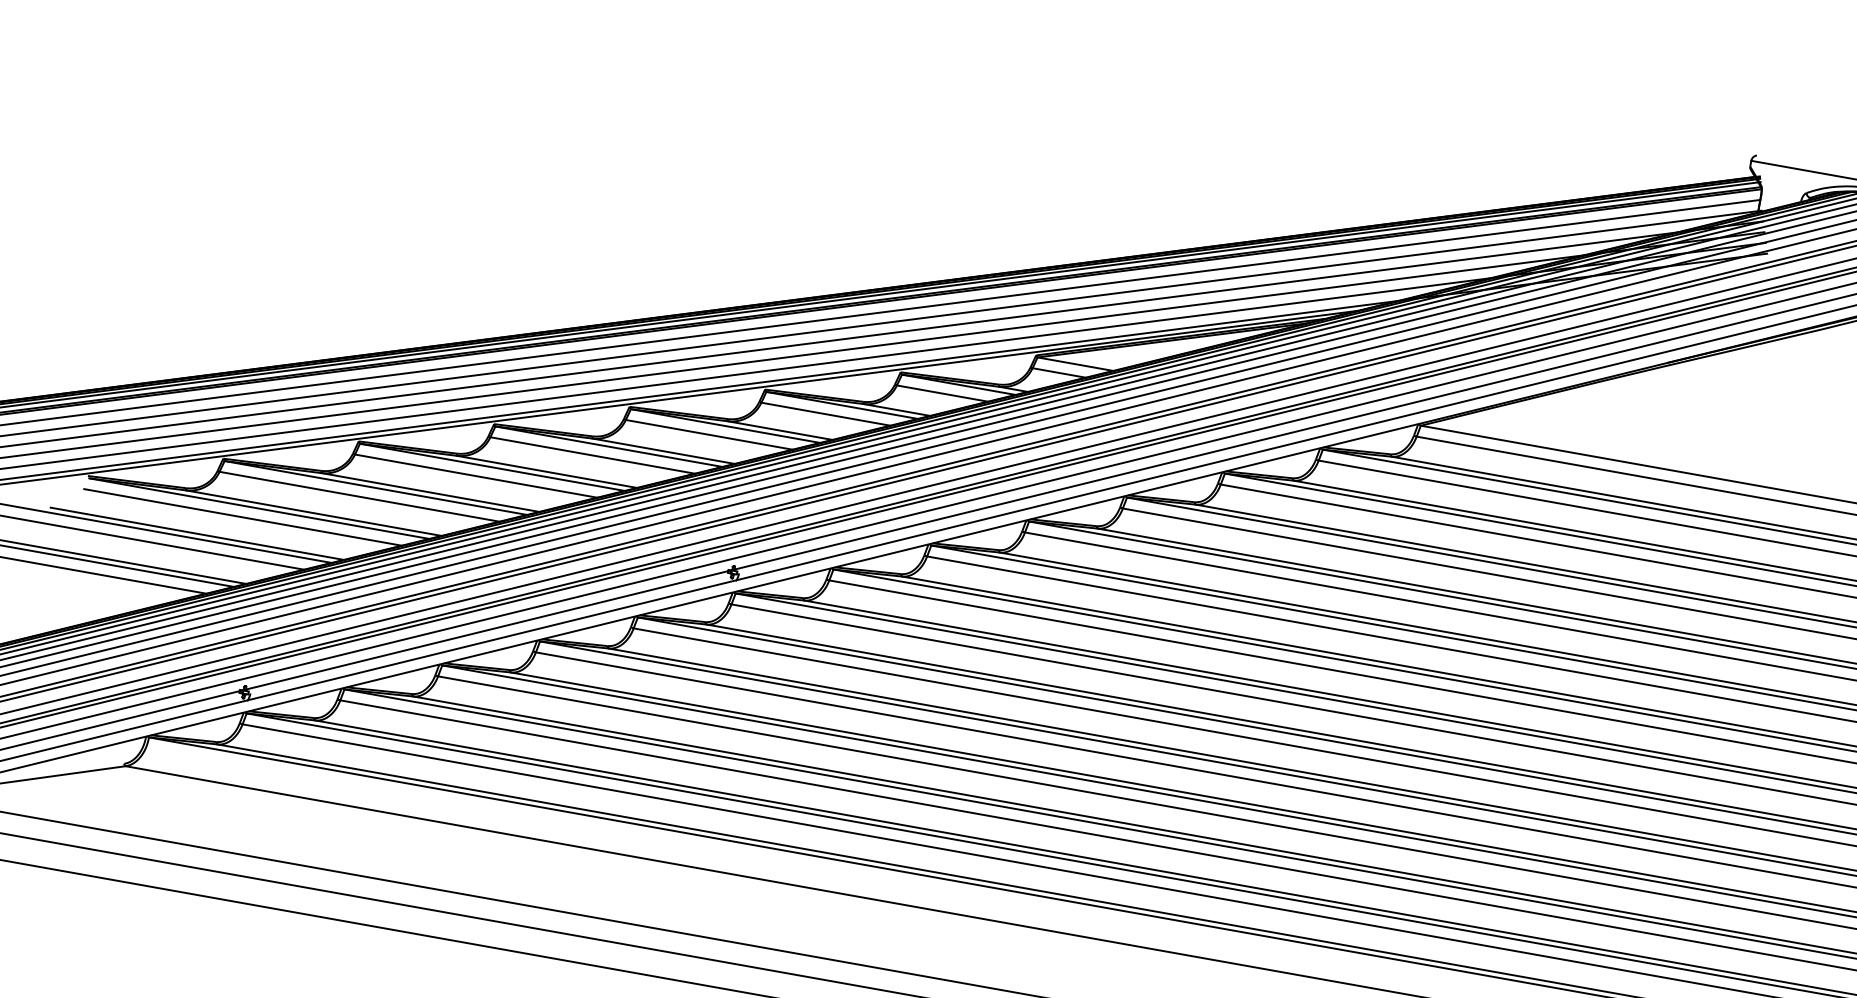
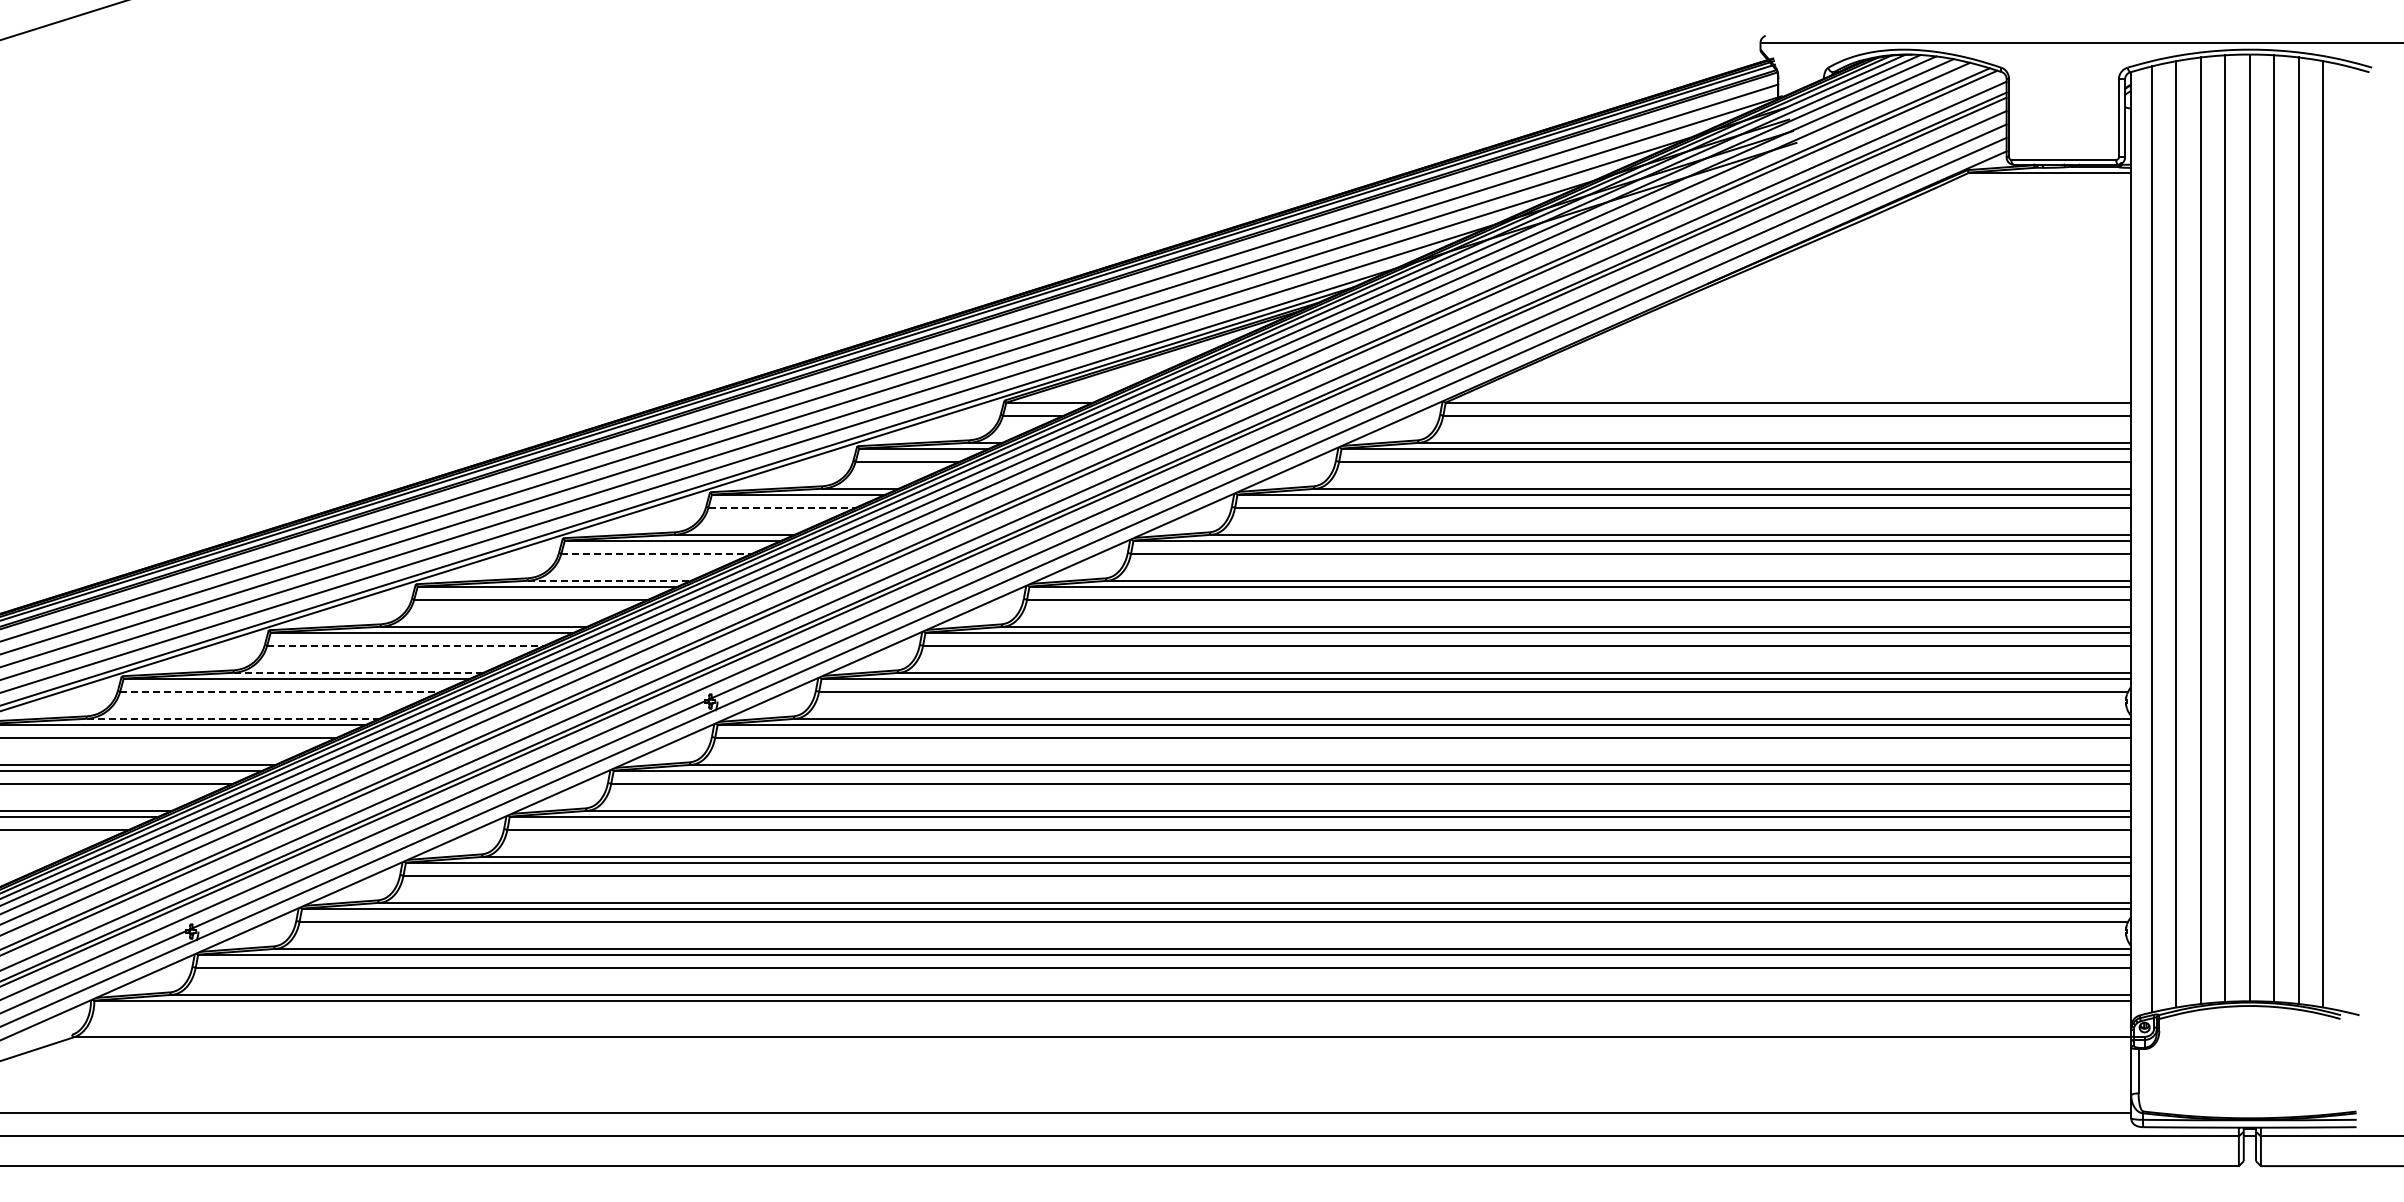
line: (825, 414) -> (782, 507), solid -> dashed
line: (708, 434) -> (656, 553), solid -> dashed
line: (663, 450) -> (609, 580), solid -> dashed
line: (476, 476) -> (406, 645), solid -> dashed
line: (430, 492) -> (358, 672), solid -> dashed
line: (360, 496) -> (281, 691), solid -> dashed
line: (314, 512) -> (233, 718), solid -> dashed

